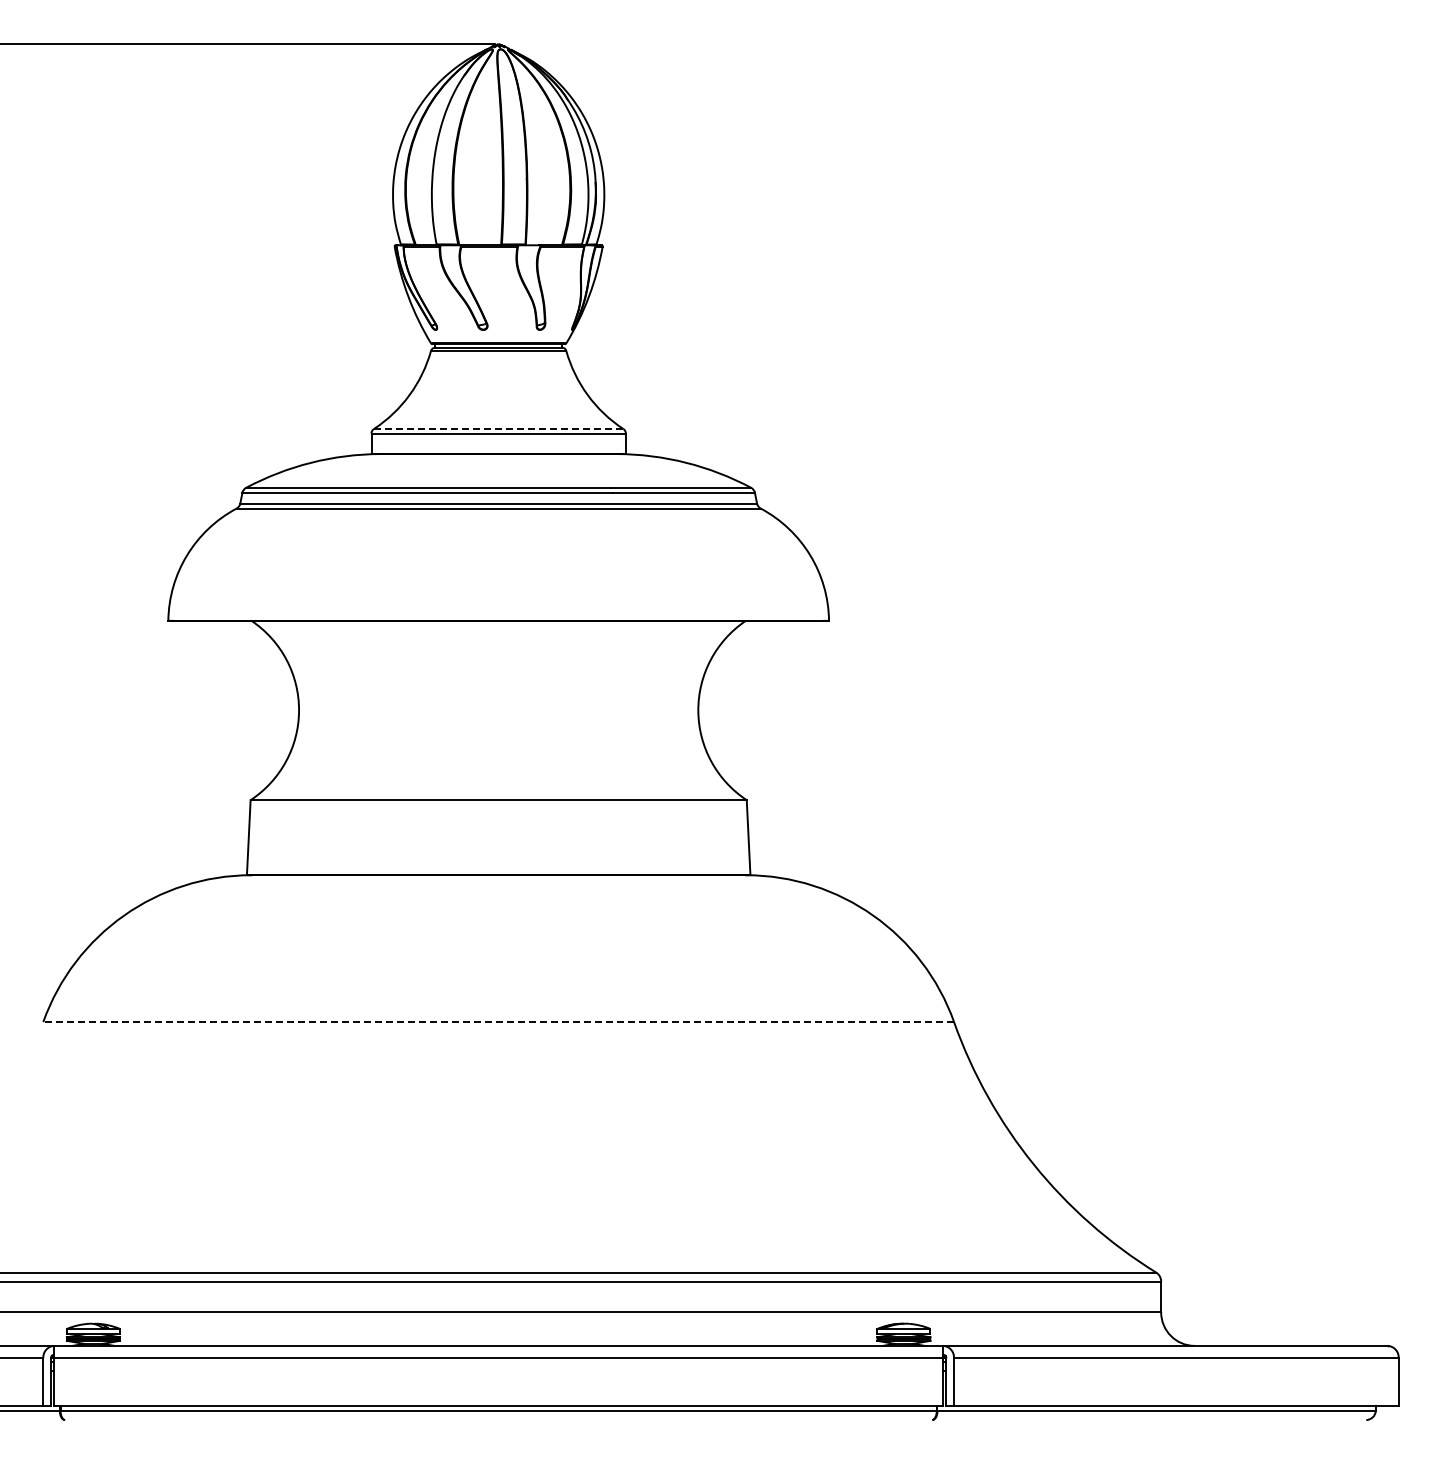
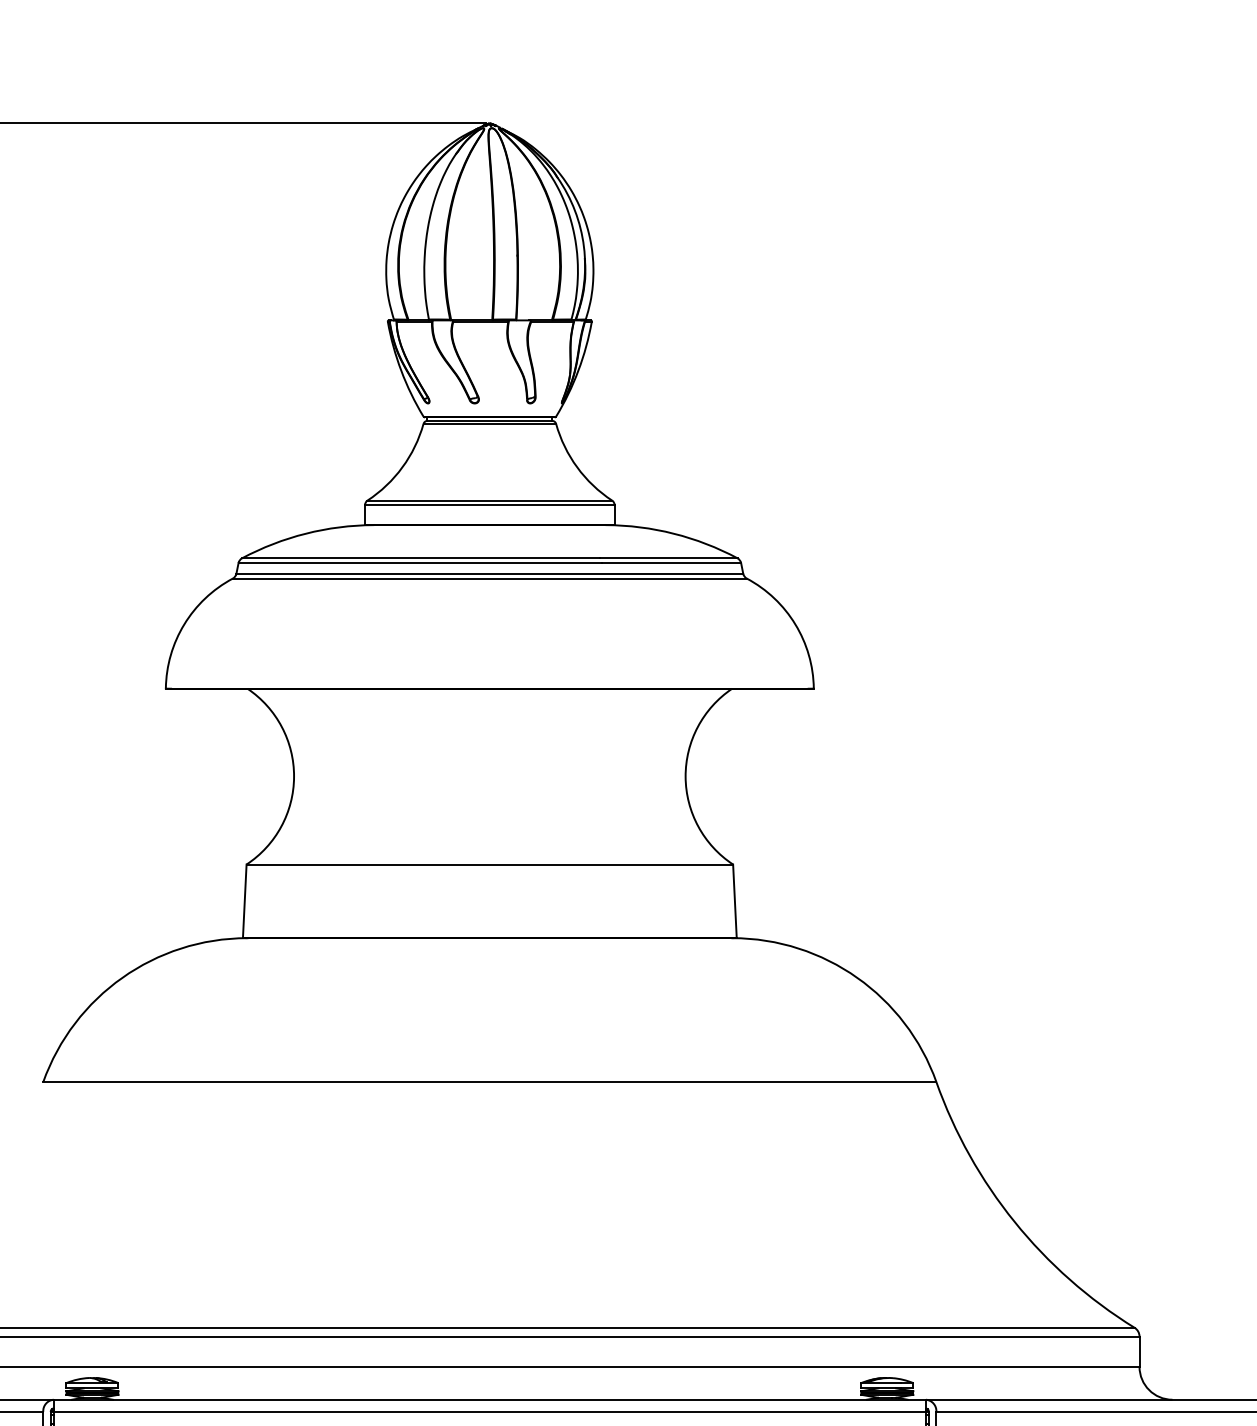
line: (498, 429) -> (489, 501), dashed -> solid
line: (498, 1022) -> (489, 1082), dashed -> solid

